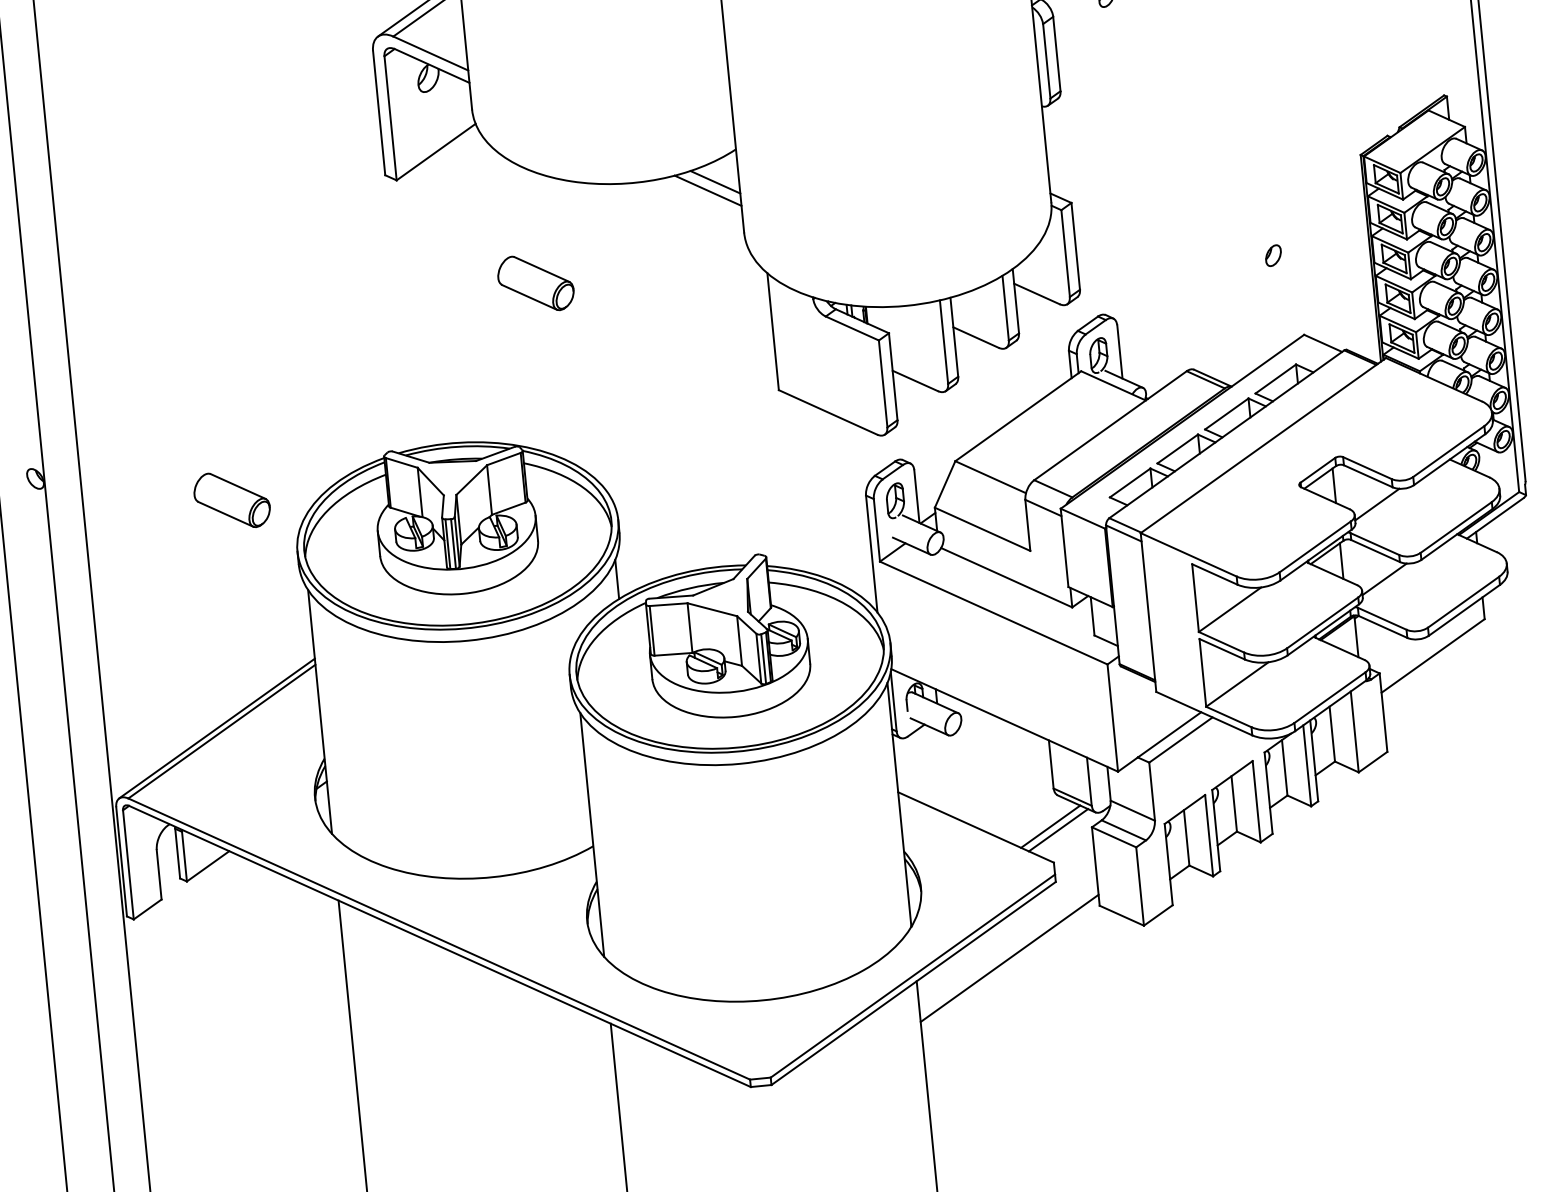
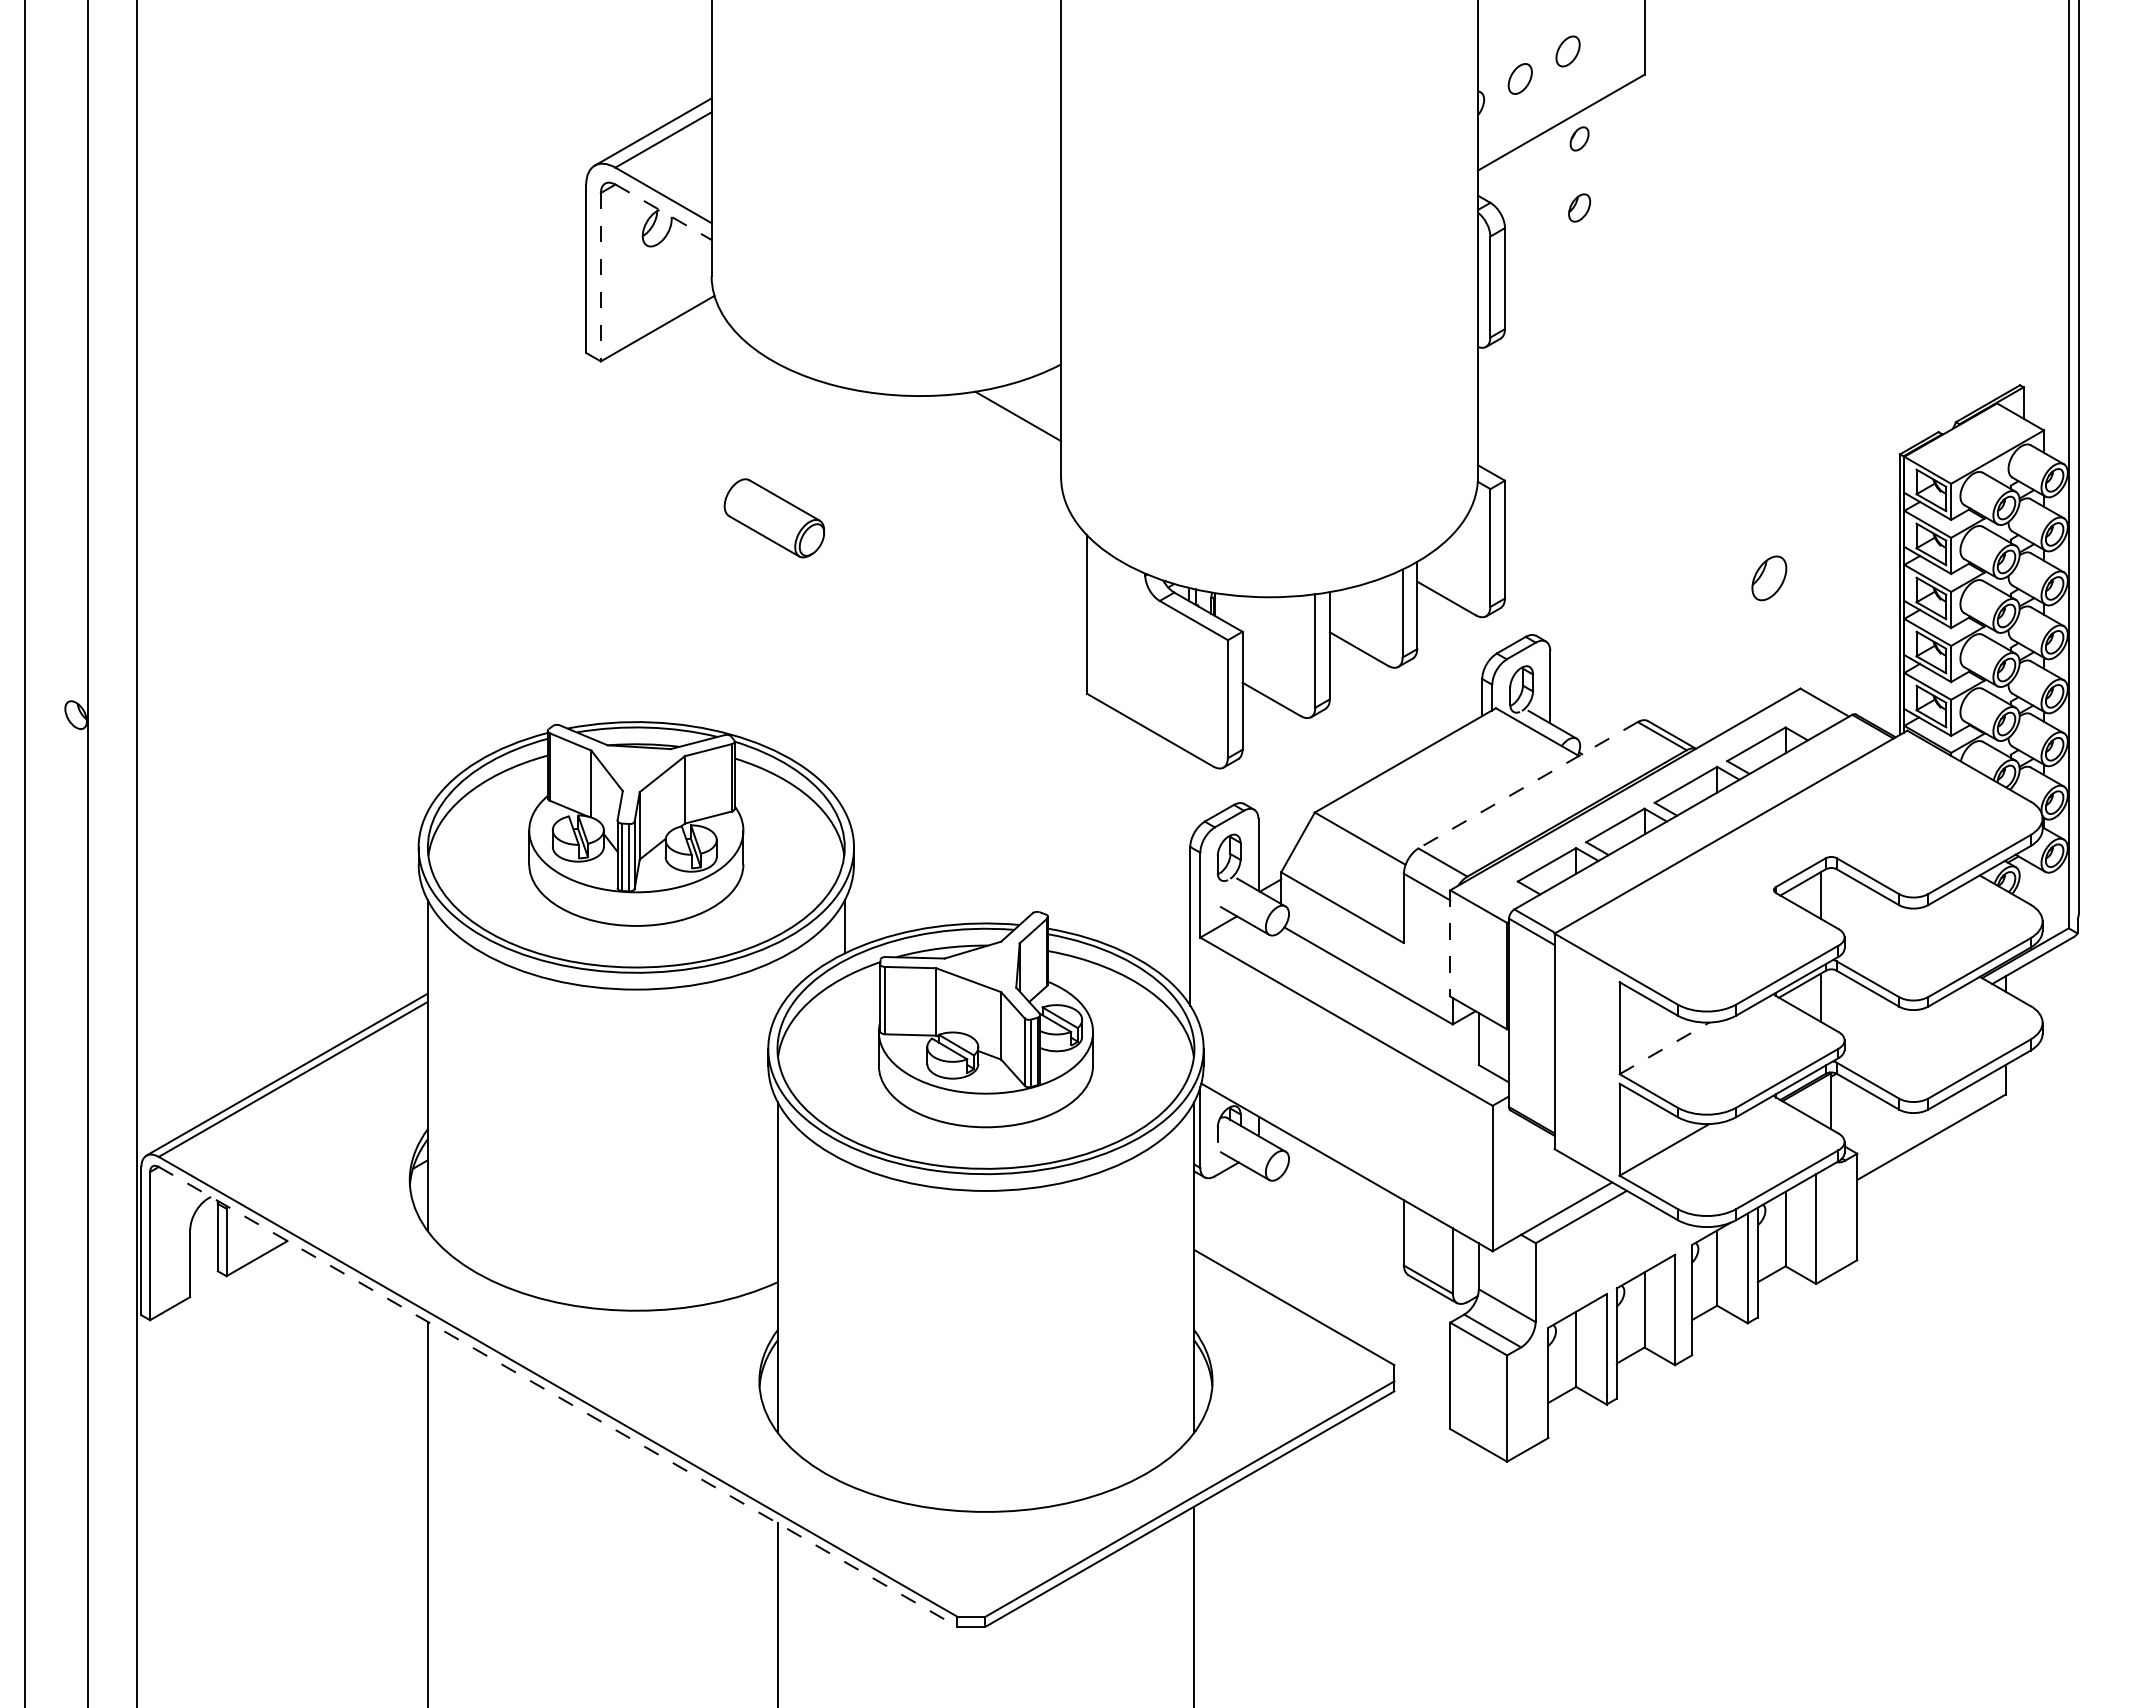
line: (432, 66) -> (663, 212), solid -> dashed
line: (390, 118) -> (600, 277), solid -> dashed
line: (715, 181) -> (1029, 405), removed
part: (1273, 255) -> (1769, 577), size x1.6
line: (1110, 425) -> (1528, 785), solid -> dashed
part: (232, 500) -> (337, 769), removed
line: (1377, 504) -> (1876, 926), removed
line: (1064, 547) -> (1450, 943), solid -> dashed
line: (1384, 579) -> (1876, 1027), removed
line: (1230, 609) -> (1664, 1048), solid -> dashed
line: (1050, 826) -> (1394, 1315), removed
line: (1058, 829) -> (1404, 1321), removed
line: (440, 946) -> (558, 1396), solid -> dashed
line: (1009, 958) -> (1322, 1487), removed

